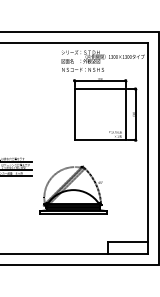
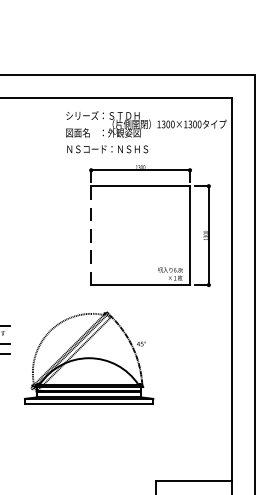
line: (74, 114) -> (91, 235), solid -> dashed
part: (73, 189) -> (89, 357), moved

